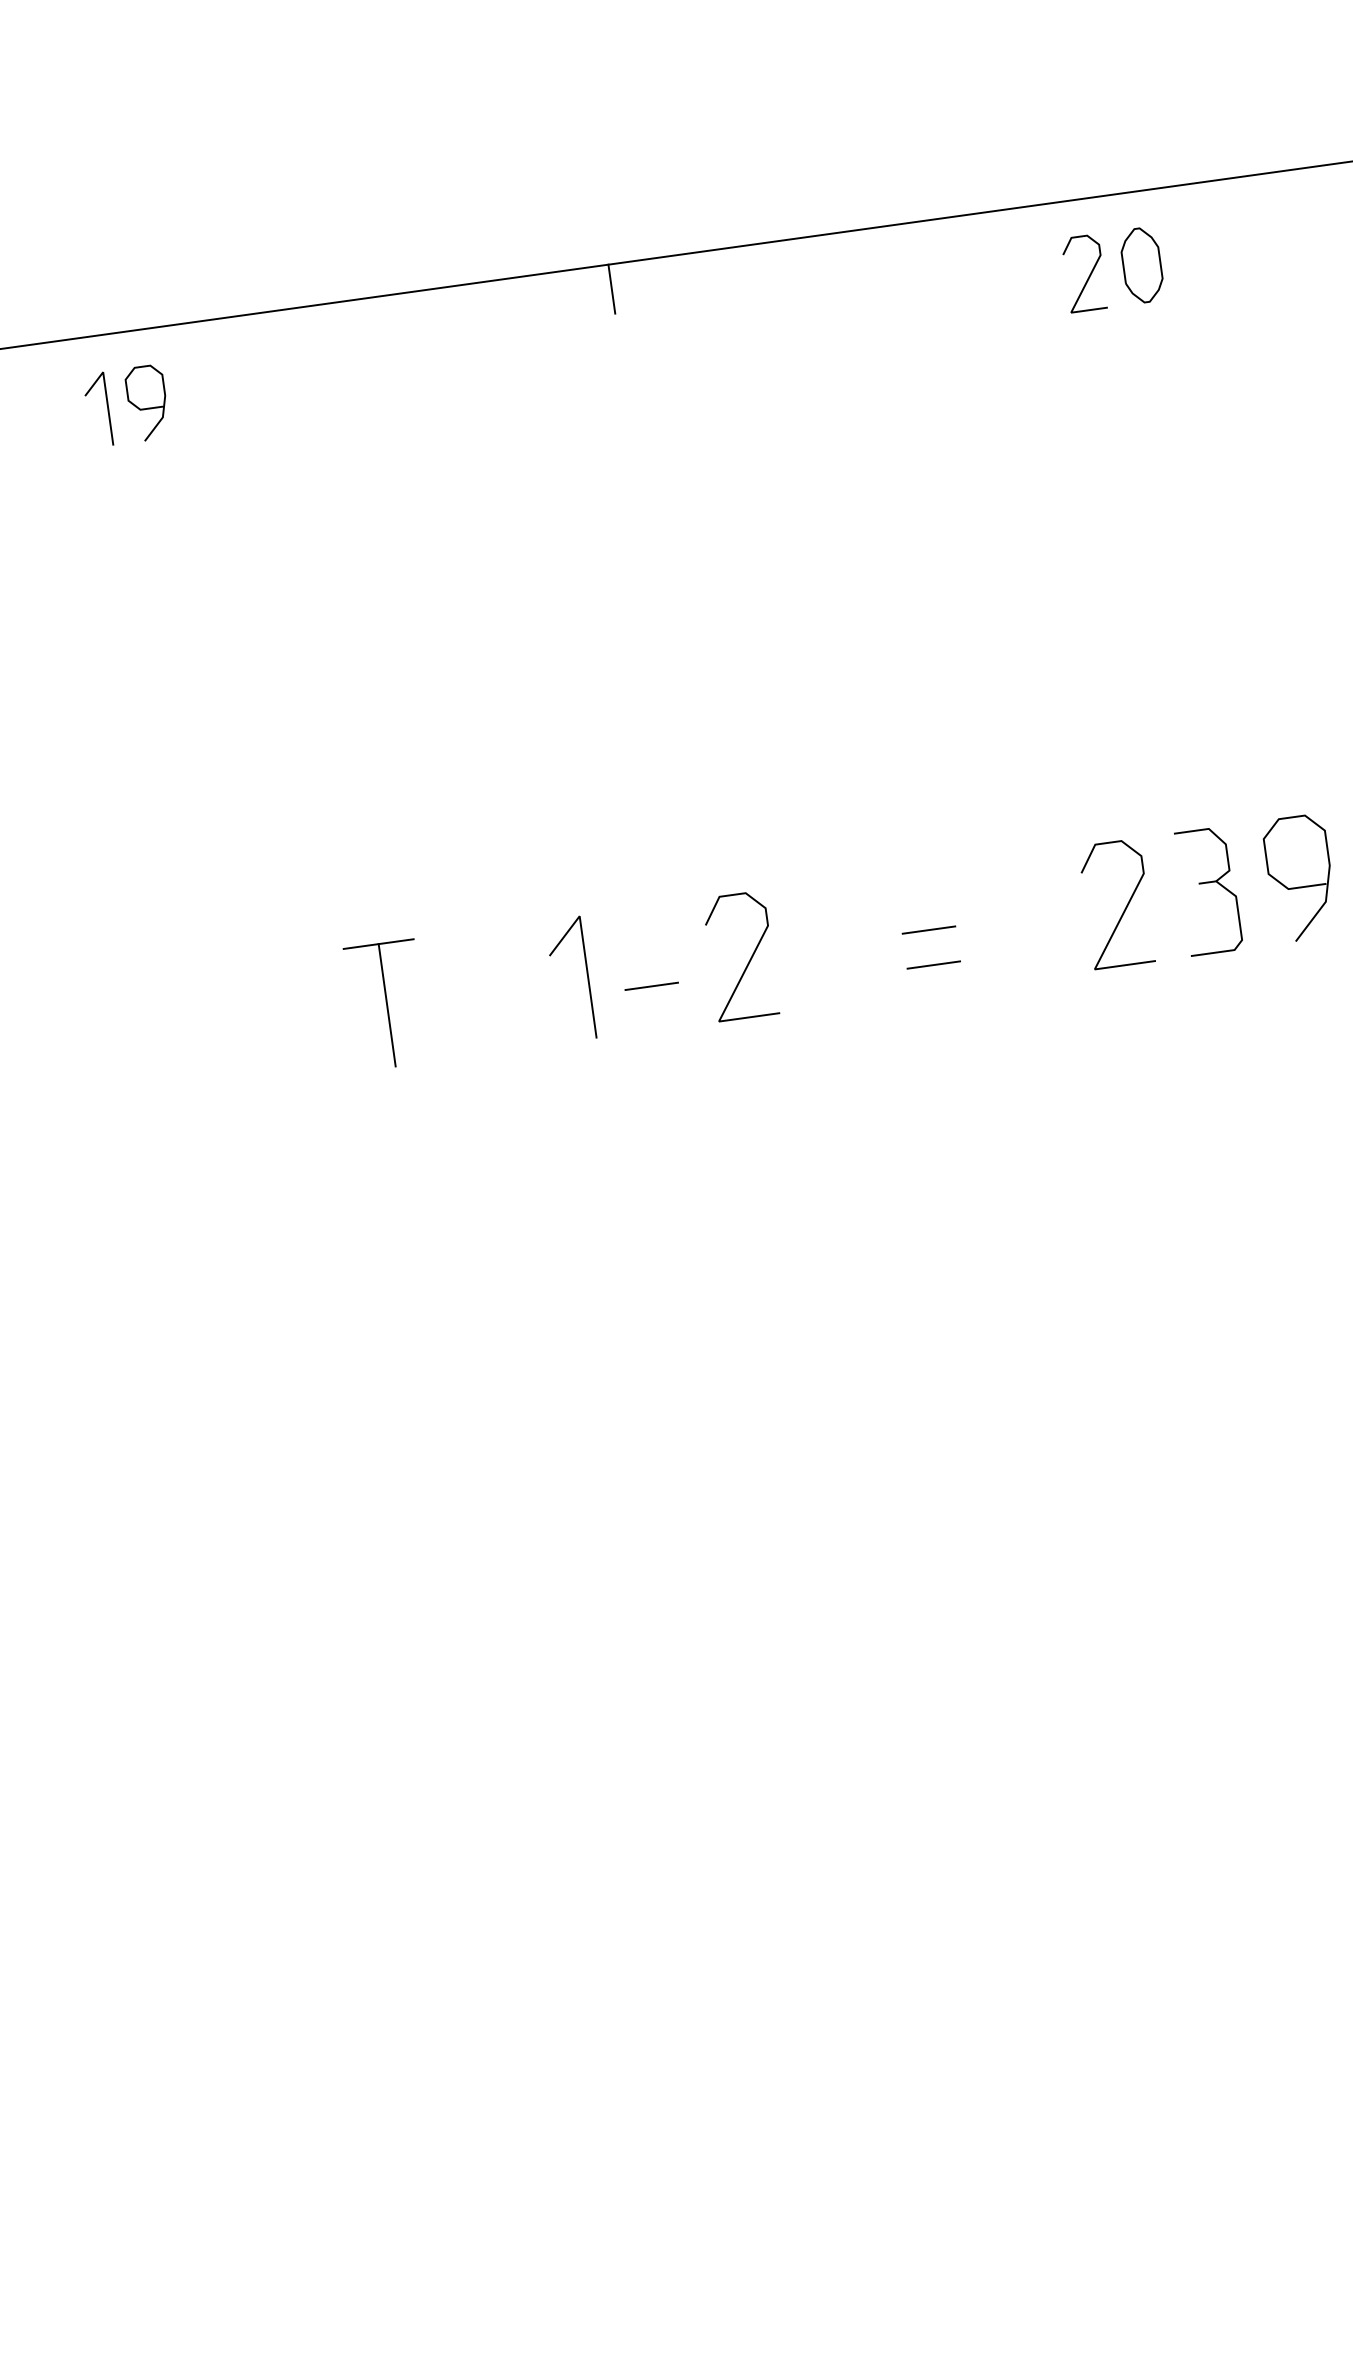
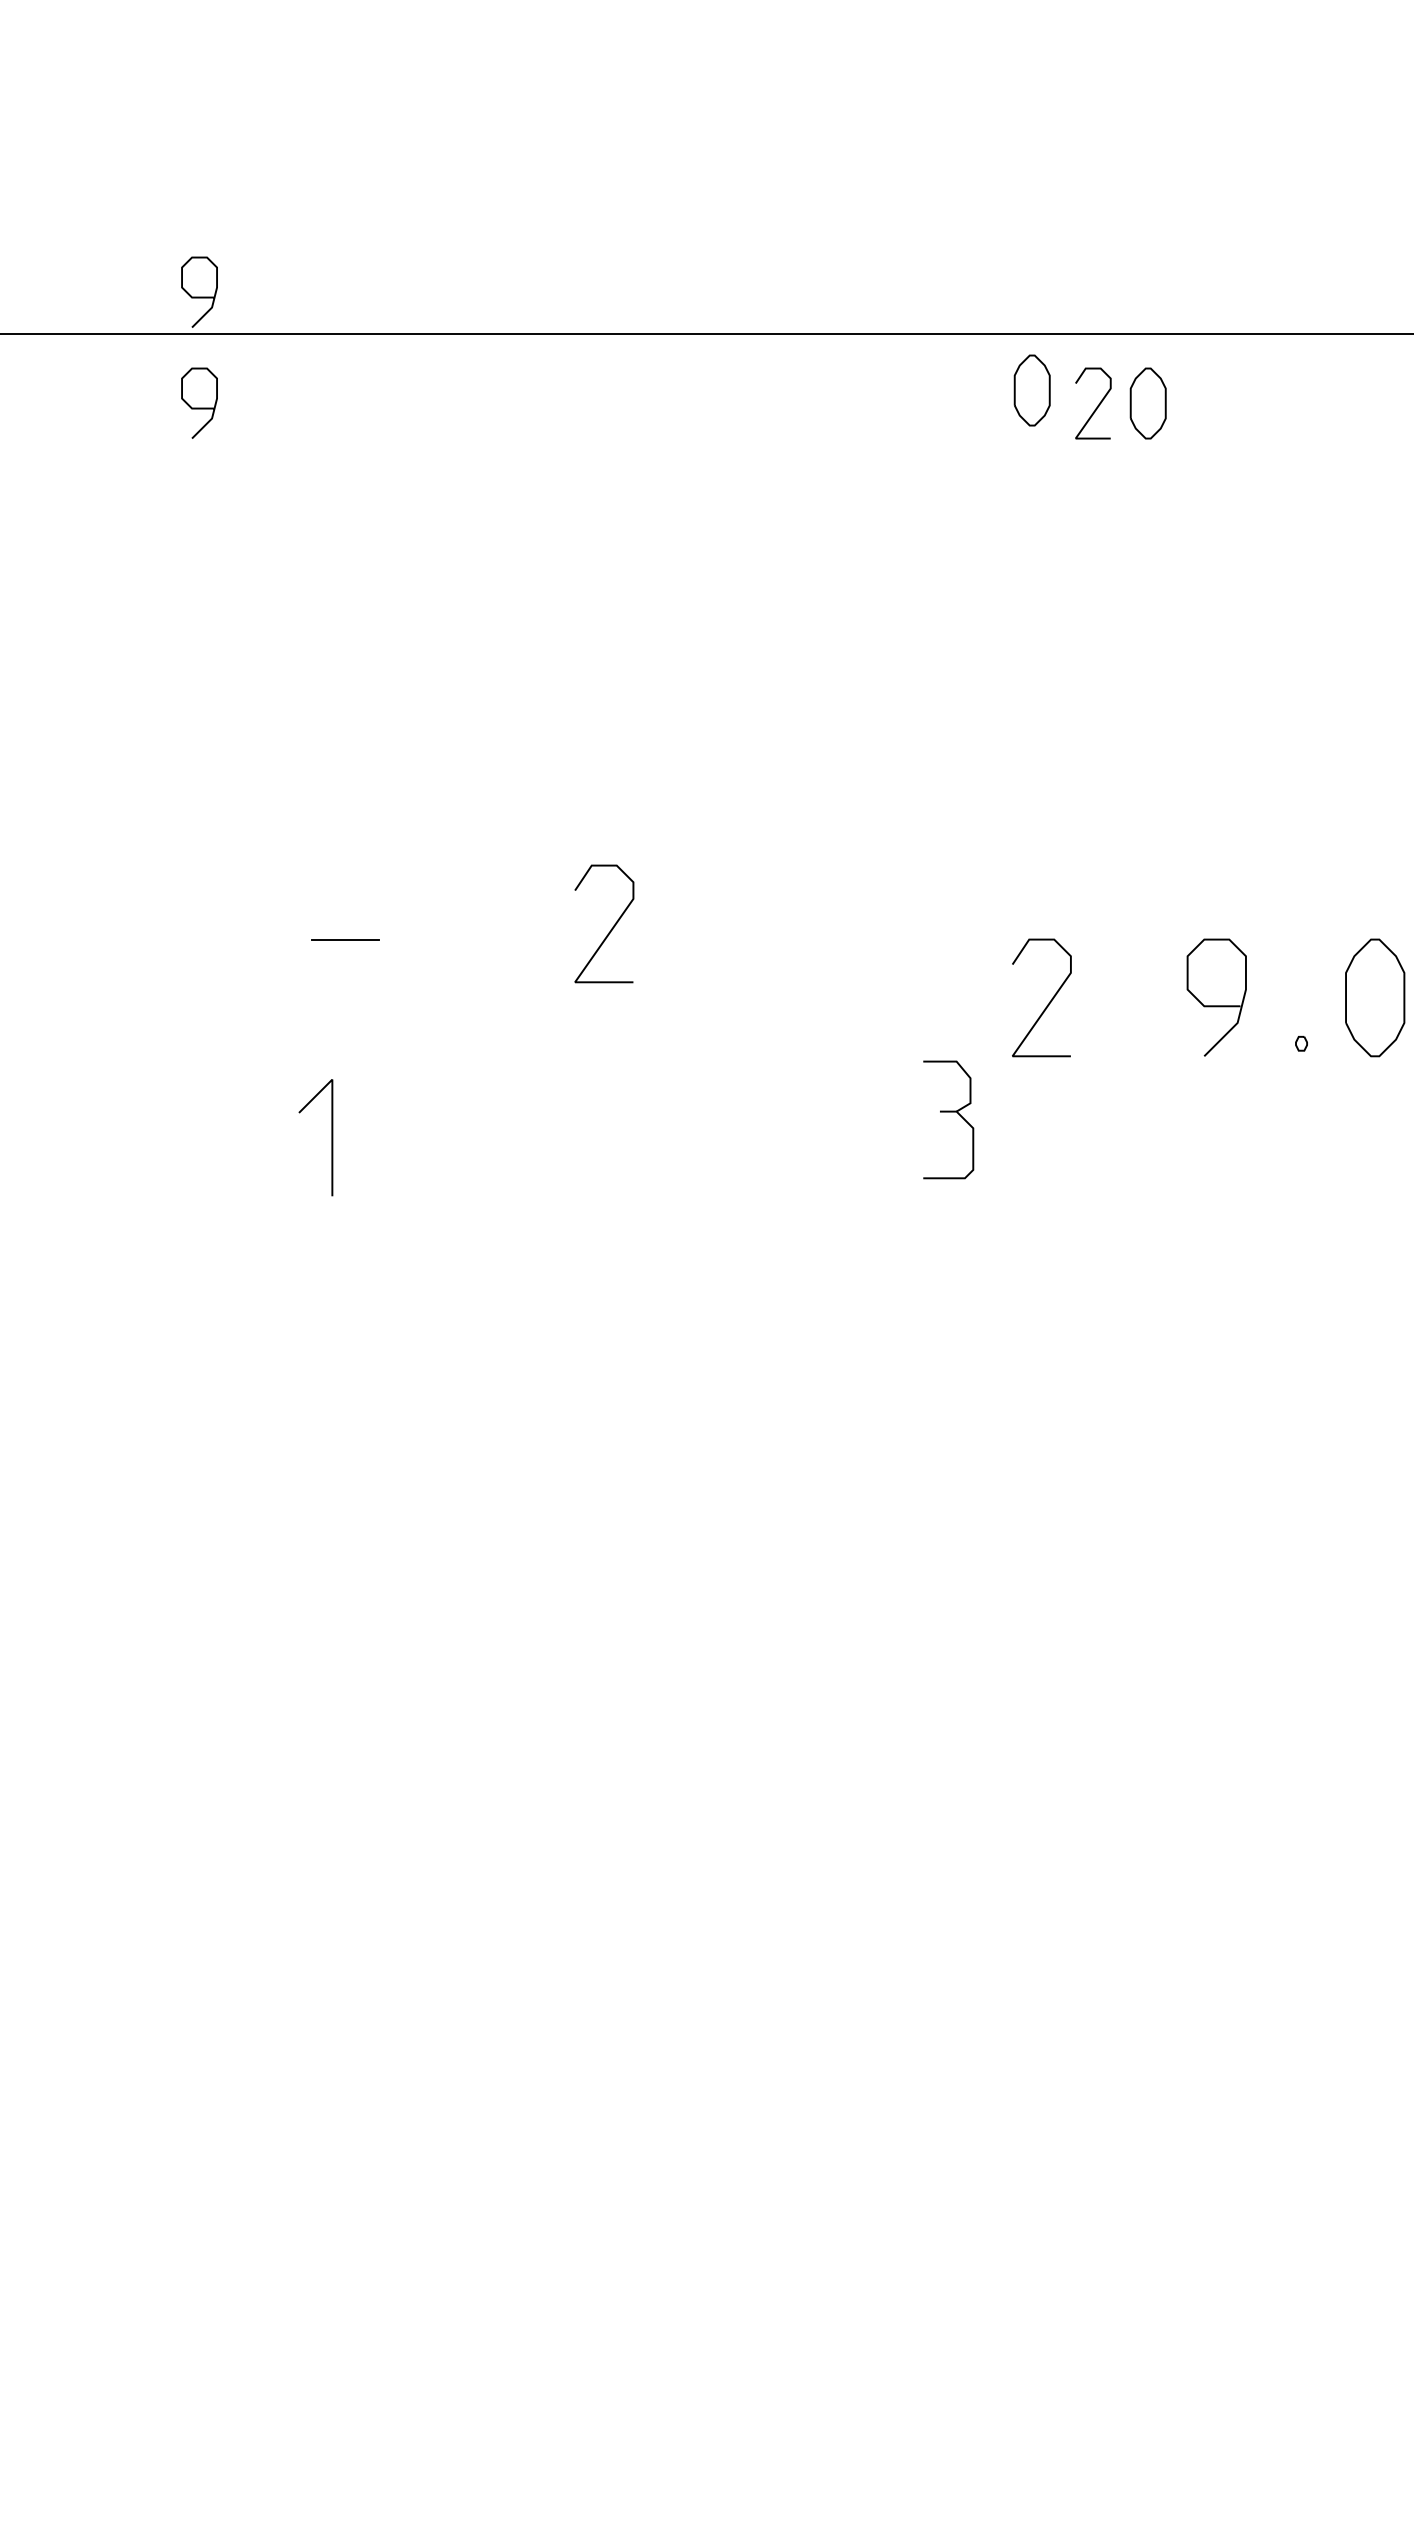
part: (1017, 268) -> (1031, 390), added
line: (611, 288) -> (648, 356), removed
curve: (131, 291) -> (199, 296), added
line: (107, 408) -> (161, 403), removed
part: (1207, 883) -> (948, 1112), moved
line: (928, 929) -> (862, 997), removed
curve: (748, 961) -> (610, 929), moved
line: (933, 965) -> (862, 1031), removed
line: (587, 977) -> (331, 1137), moved
line: (651, 986) -> (595, 1014), removed
line: (386, 1004) -> (345, 997), removed

